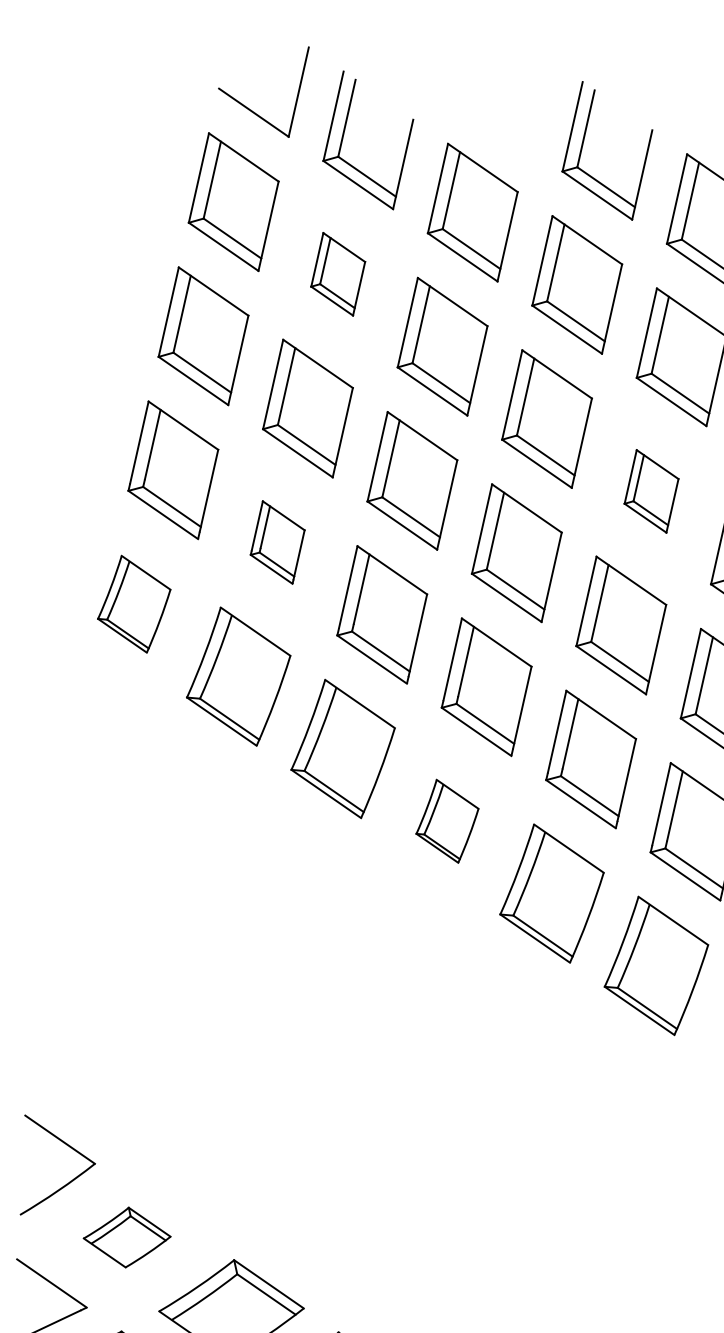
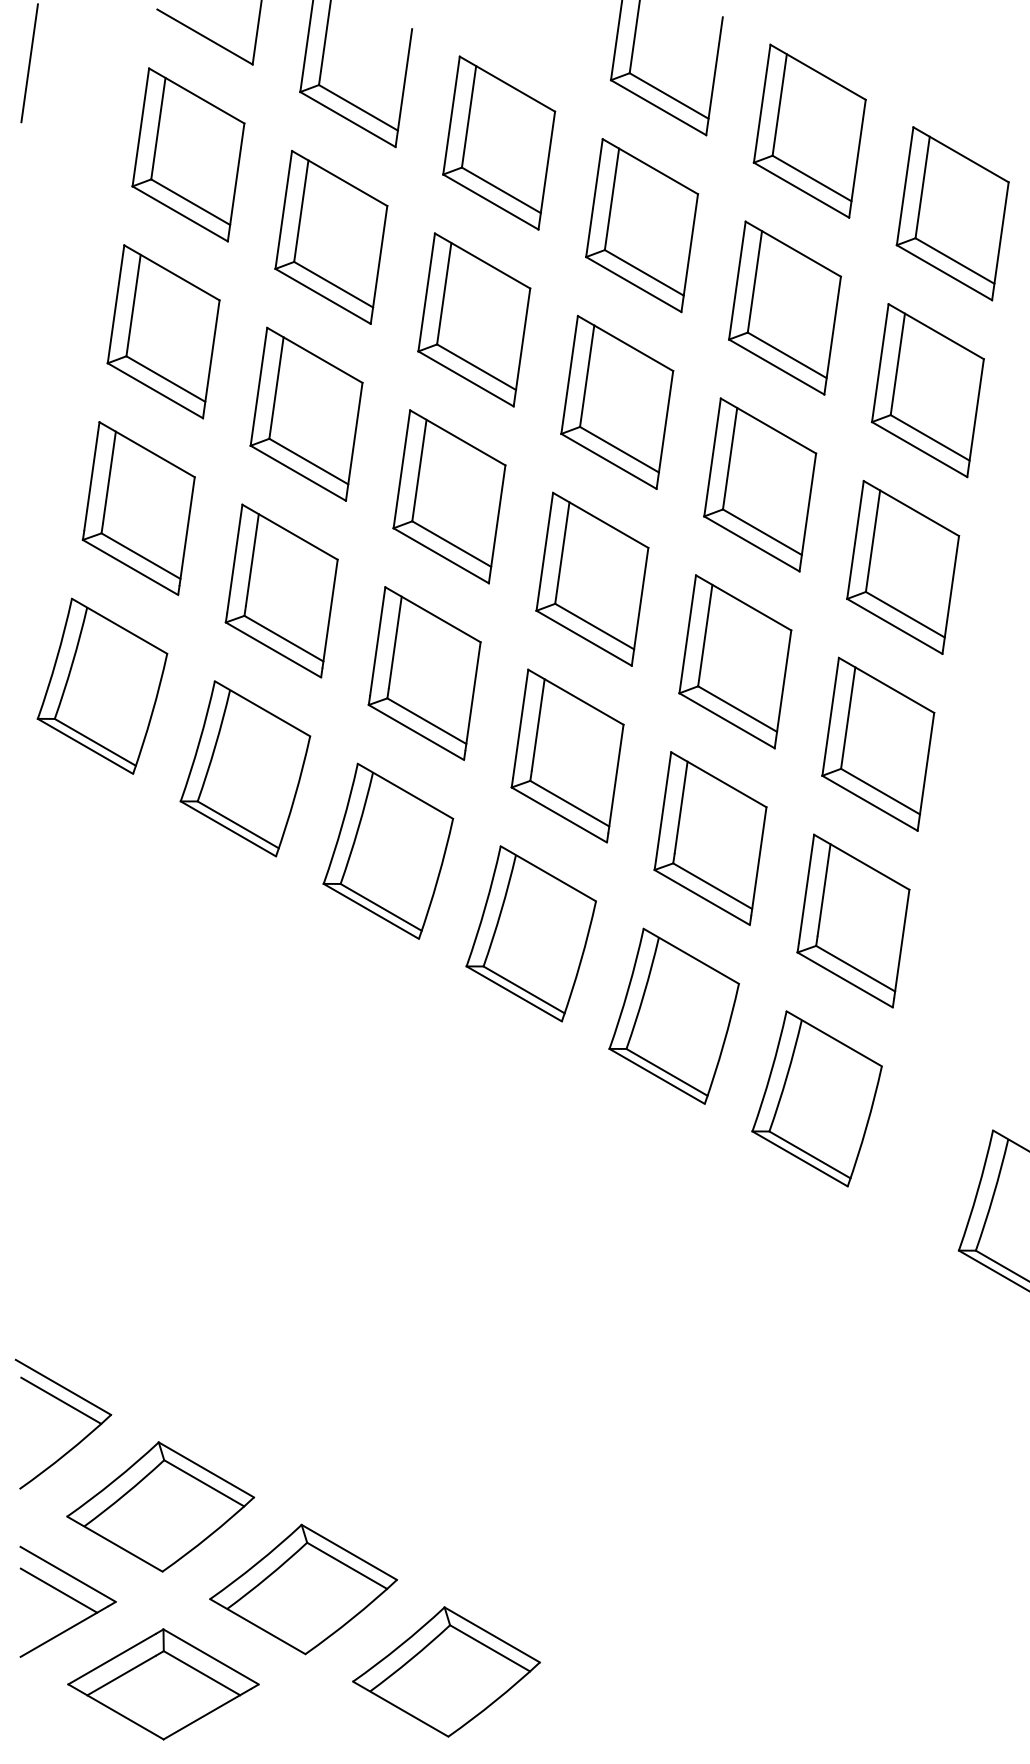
line: (117, 121) -> (29, 63), added
part: (338, 273) -> (331, 236), size x1.67
part: (651, 491) -> (760, 484), size x1.67
part: (277, 542) -> (281, 590), size x1.67
part: (134, 603) -> (102, 685), size x1.43
part: (447, 820) -> (530, 933), size x1.67
line: (57, 1149) -> (61, 1400), added
part: (127, 1237) -> (160, 1506), size x1.67
line: (43, 1295) -> (58, 1590), added

